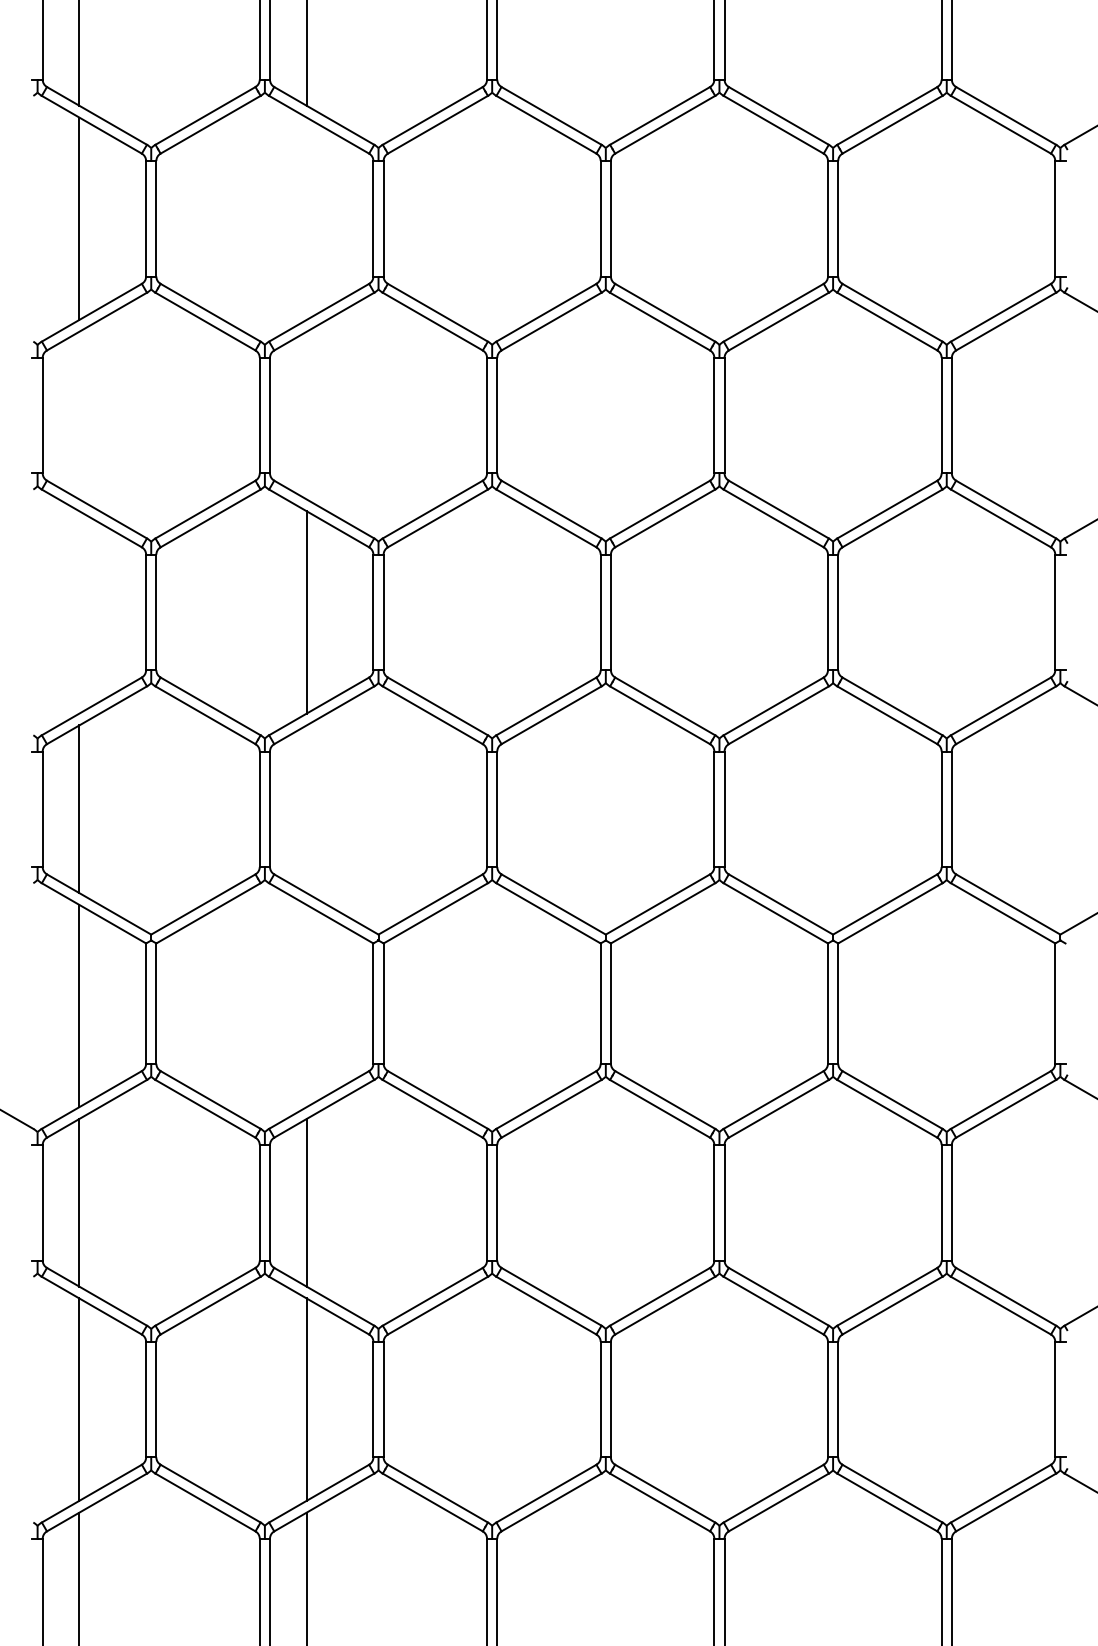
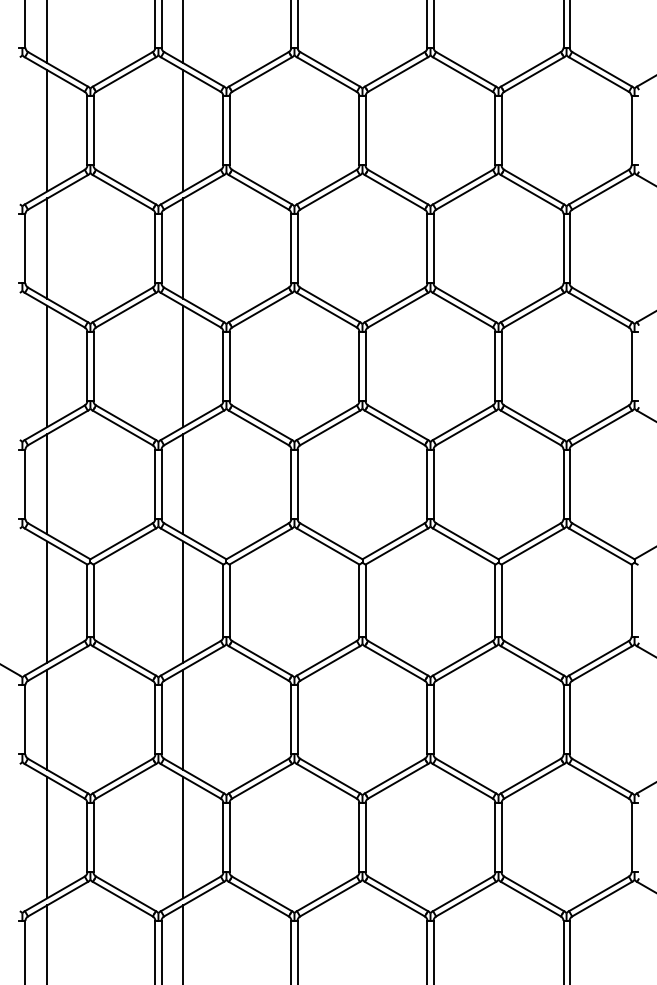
line: (306, 218) -> (183, 130), added
line: (79, 415) -> (47, 248), added
line: (306, 415) -> (183, 248), added
line: (79, 612) -> (47, 366), added
line: (306, 809) -> (183, 484), added
line: (306, 1005) -> (183, 601), added

